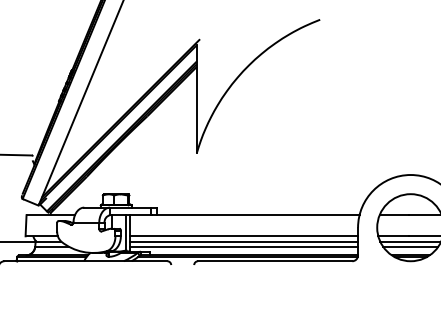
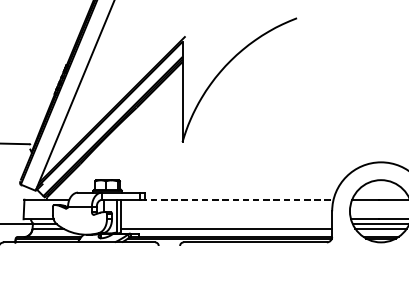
line: (255, 215) -> (236, 199), solid -> dashed
line: (244, 236) -> (226, 219), removed
line: (244, 241) -> (226, 224), removed

